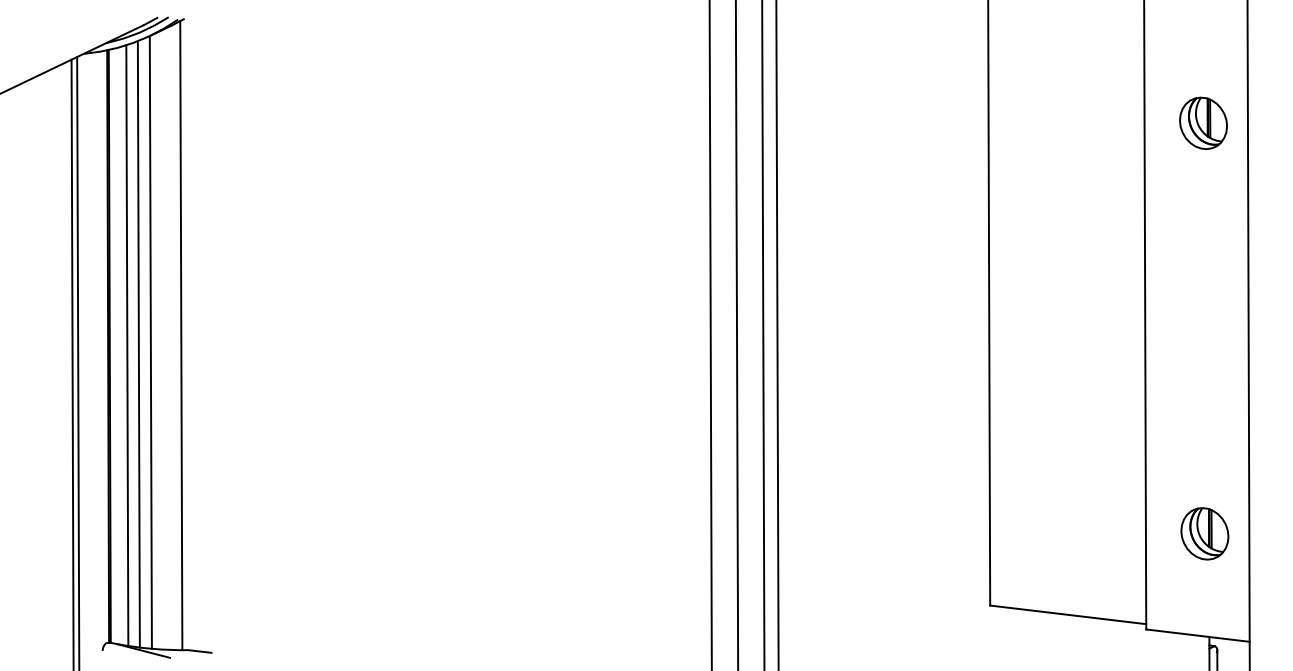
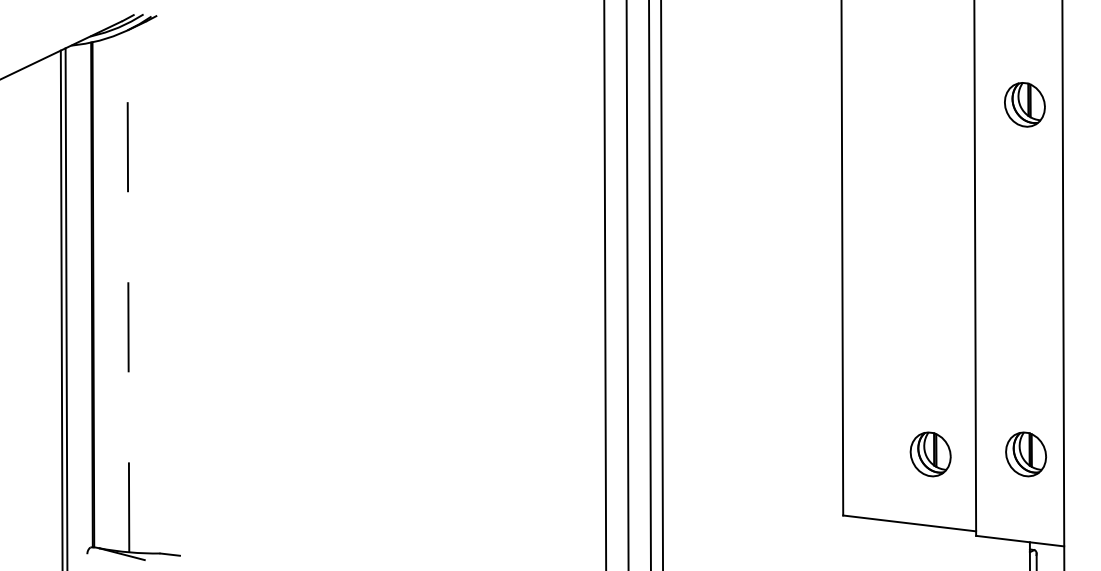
line: (181, 335) -> (154, 285), removed
line: (150, 342) -> (128, 291), solid -> dashed
line: (138, 344) -> (117, 293), removed
line: (127, 345) -> (108, 294), removed
part: (1092, 533) -> (930, 454), added

